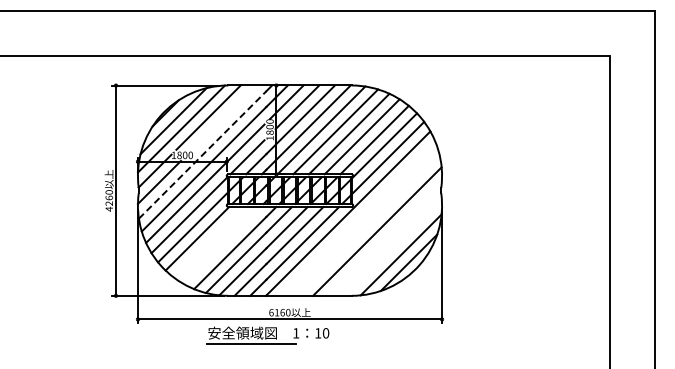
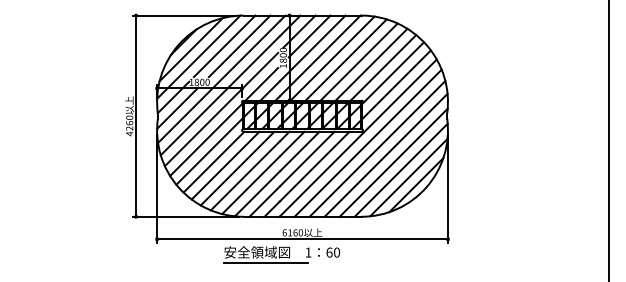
line: (224, 117) -> (239, 46), added
line: (203, 154) -> (219, 81), dashed -> solid
line: (358, 218) -> (368, 142), added
line: (368, 224) -> (377, 148), added
line: (384, 238) -> (392, 161), added
line: (209, 241) -> (225, 164), added
line: (221, 245) -> (237, 168), added
line: (392, 246) -> (400, 169), added
text: (318, 333) -> (329, 252), 10 -> 60

